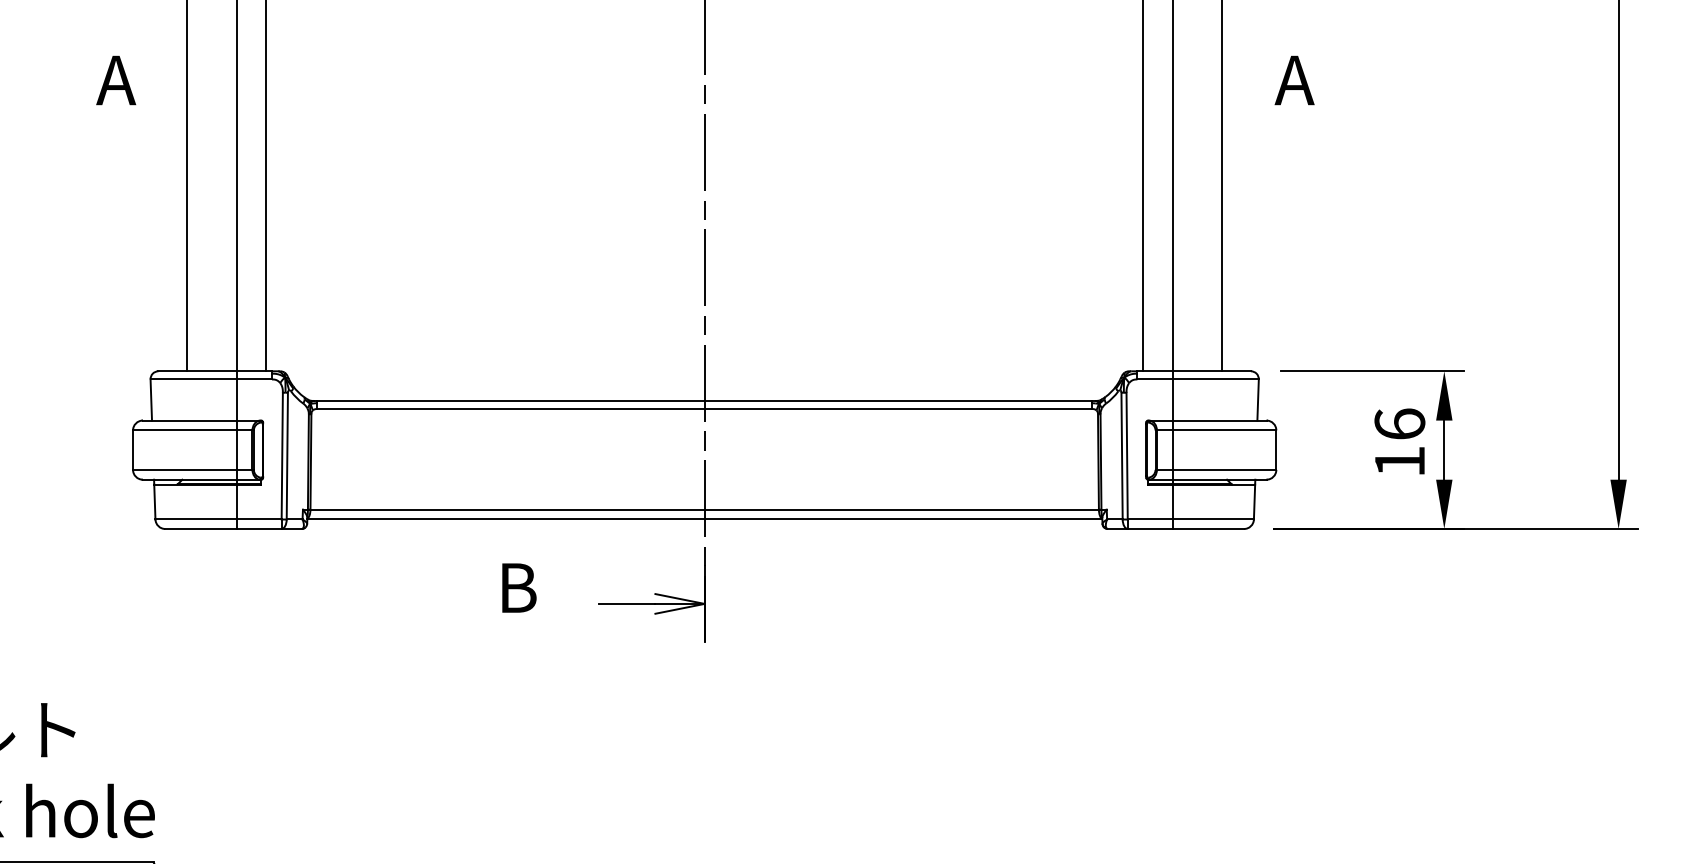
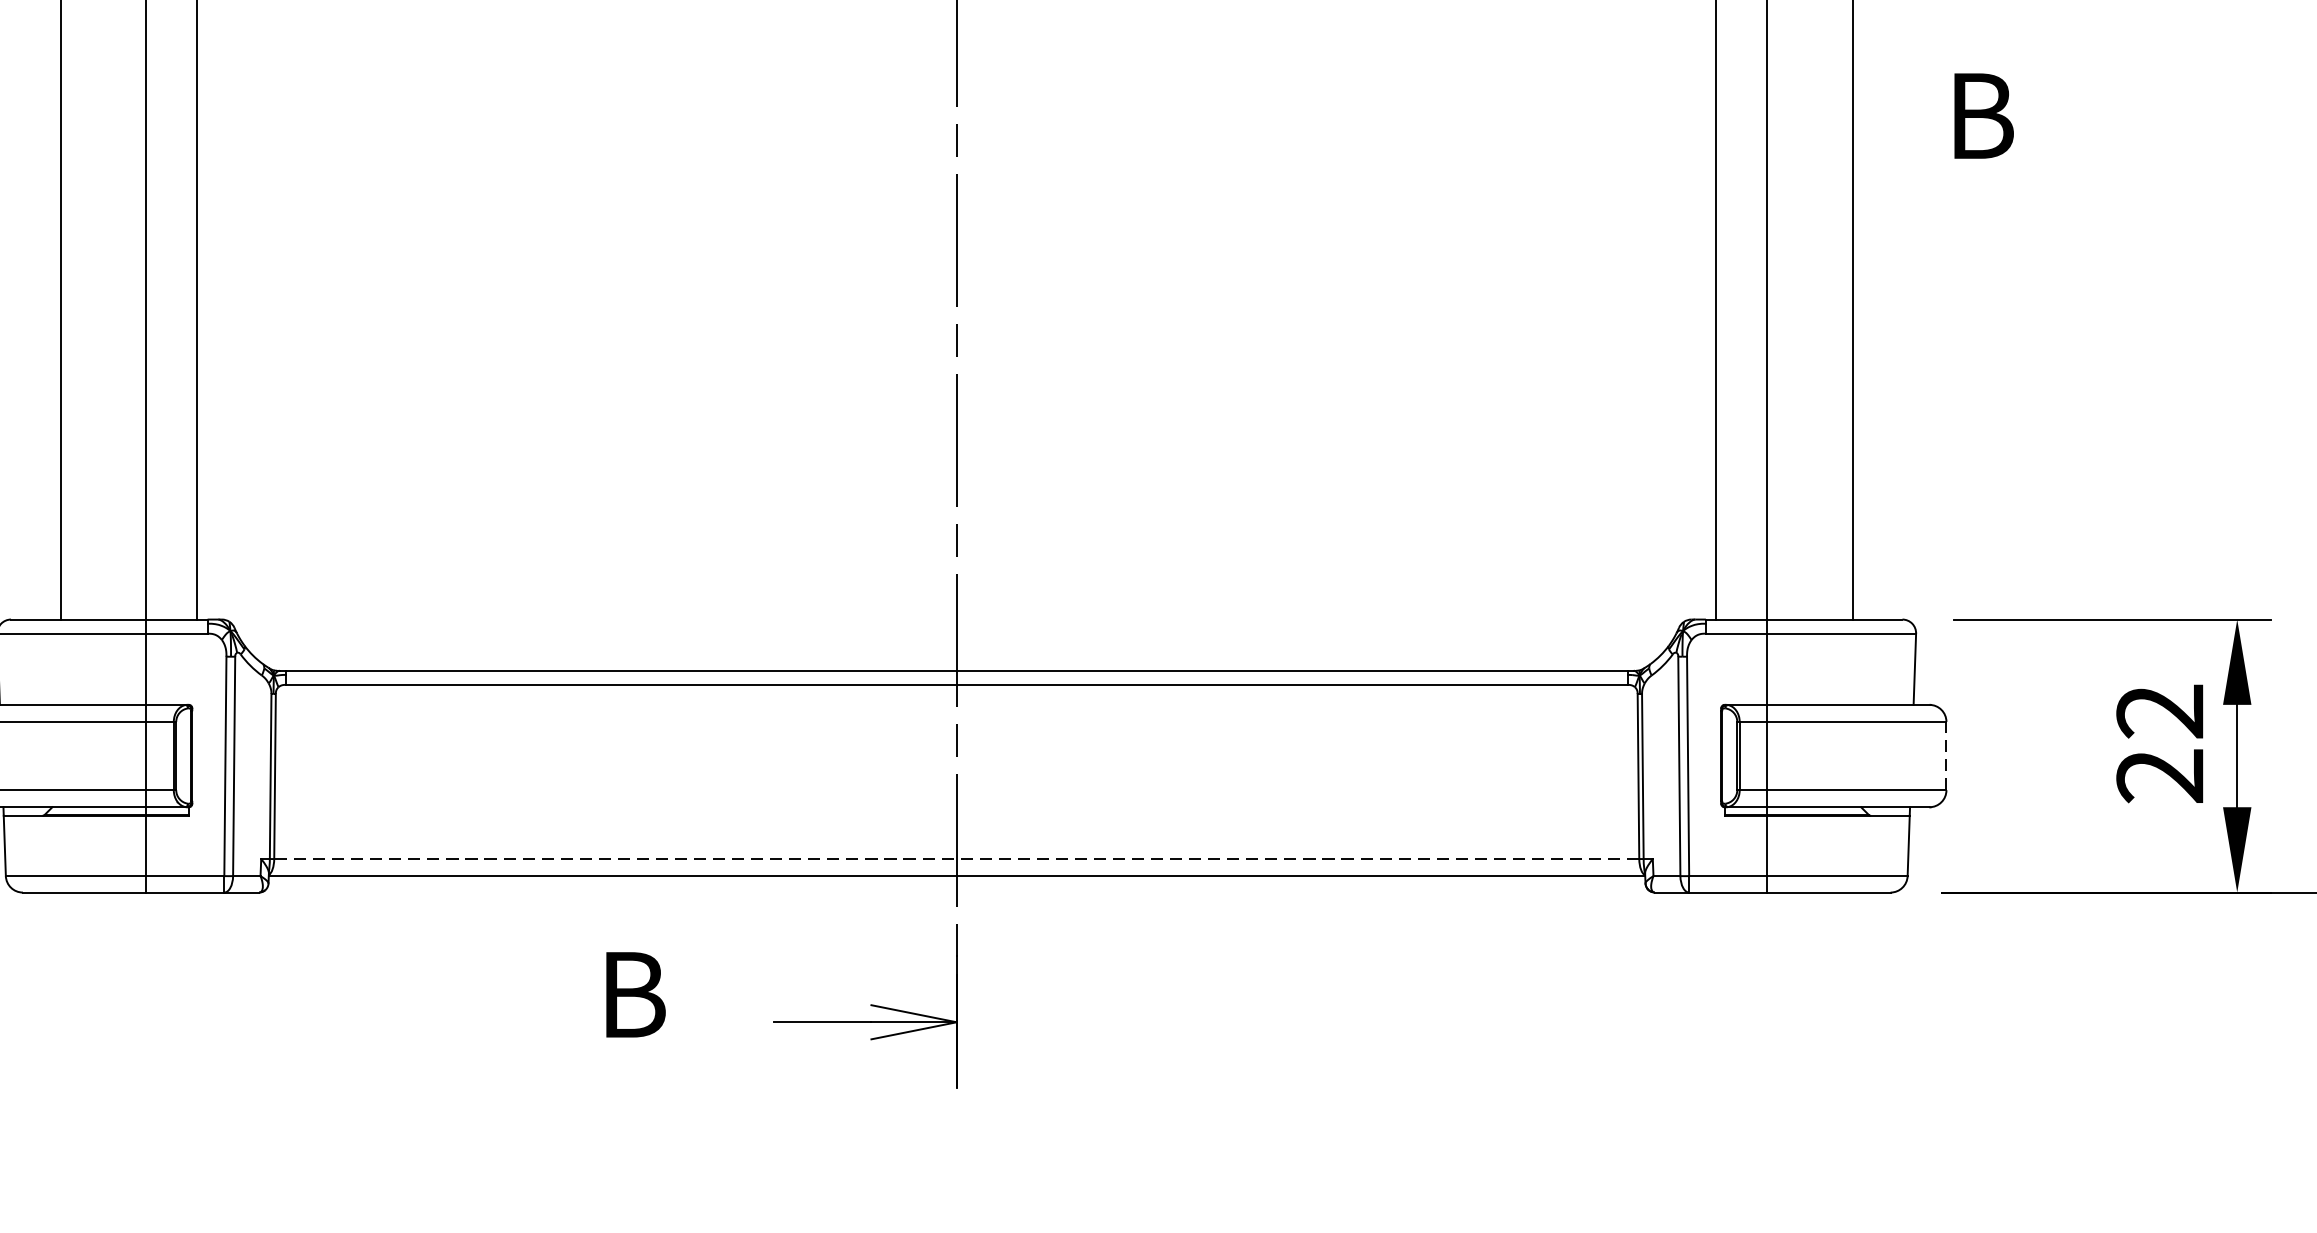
text: (1294, 80) -> (1977, 116), A -> B
text: (1399, 442) -> (2159, 742), 16 -> 22
line: (1276, 450) -> (1946, 756), solid -> dashed
line: (704, 509) -> (956, 858), solid -> dashed

